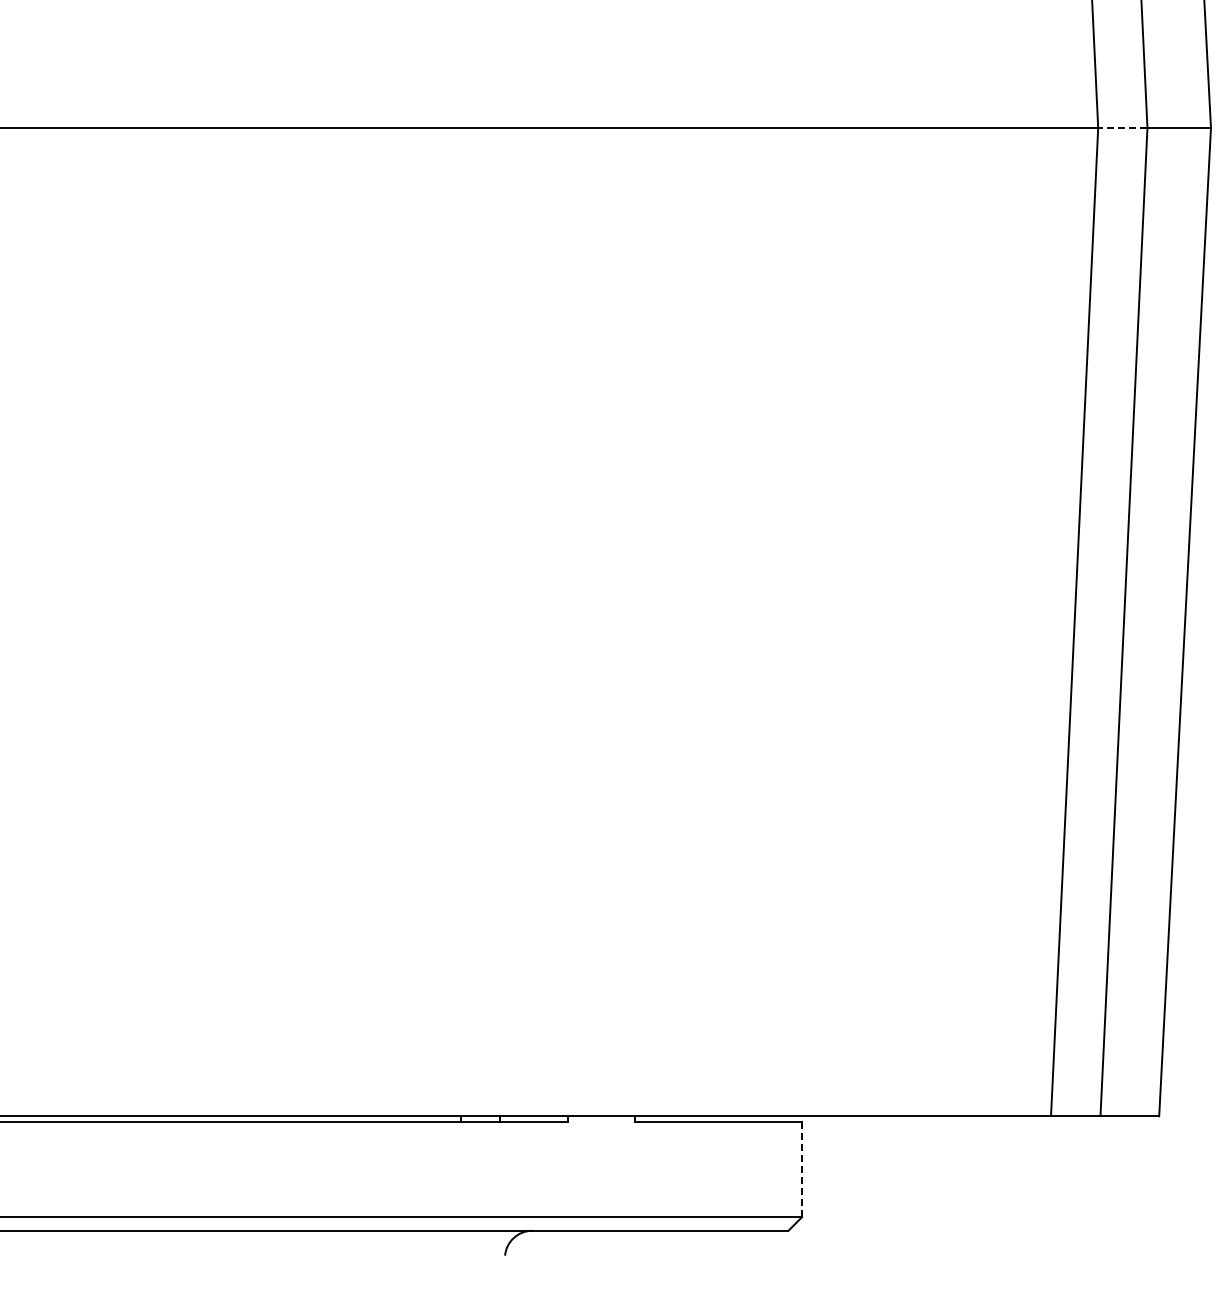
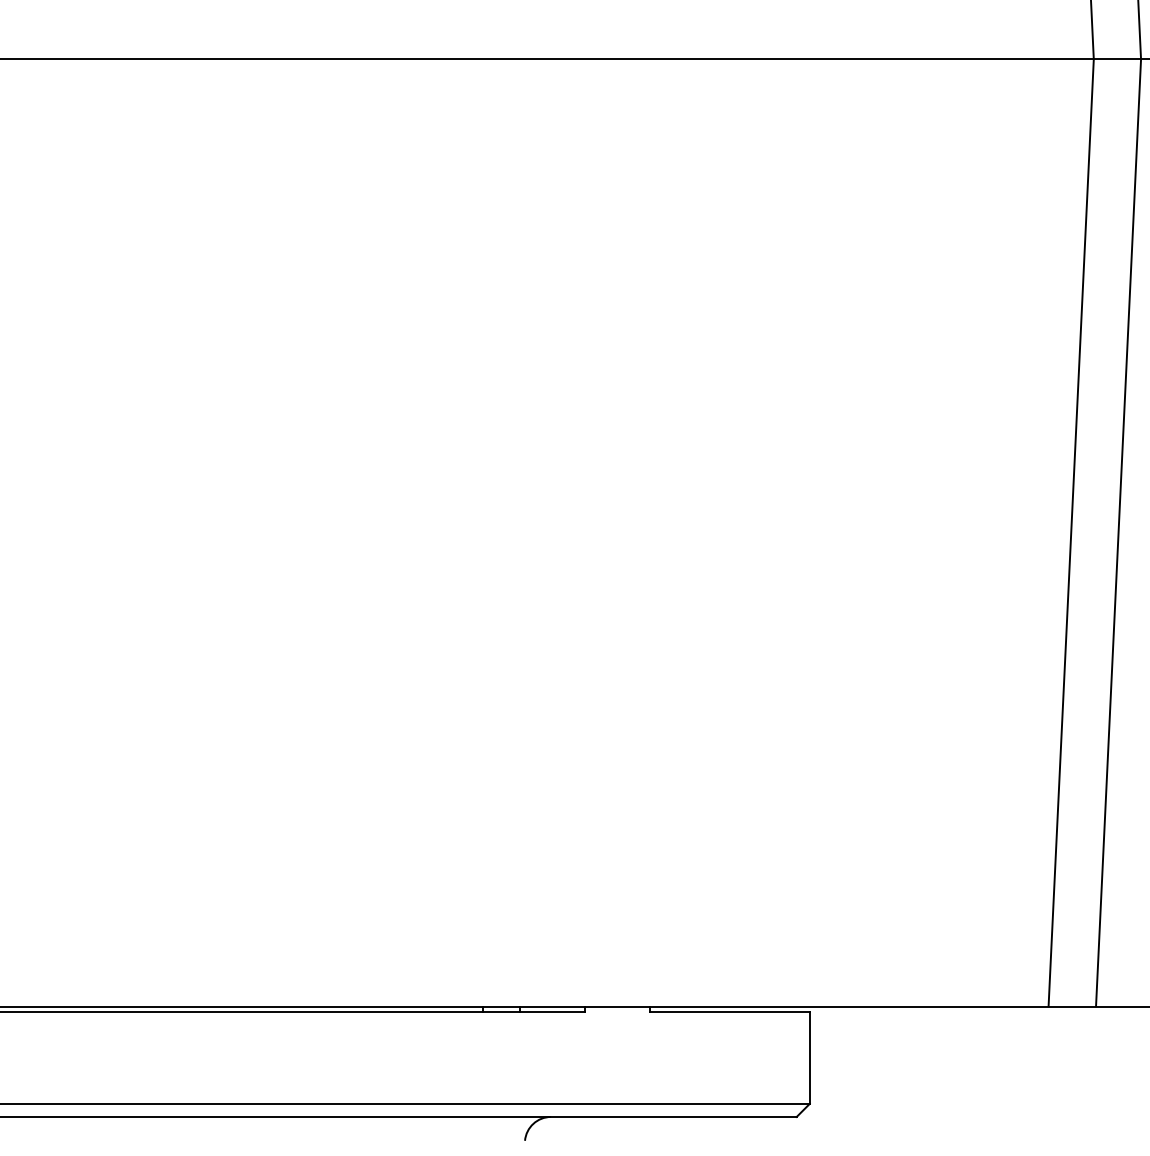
line: (1122, 128) -> (1117, 59), dashed -> solid
line: (802, 1169) -> (810, 1058), dashed -> solid

